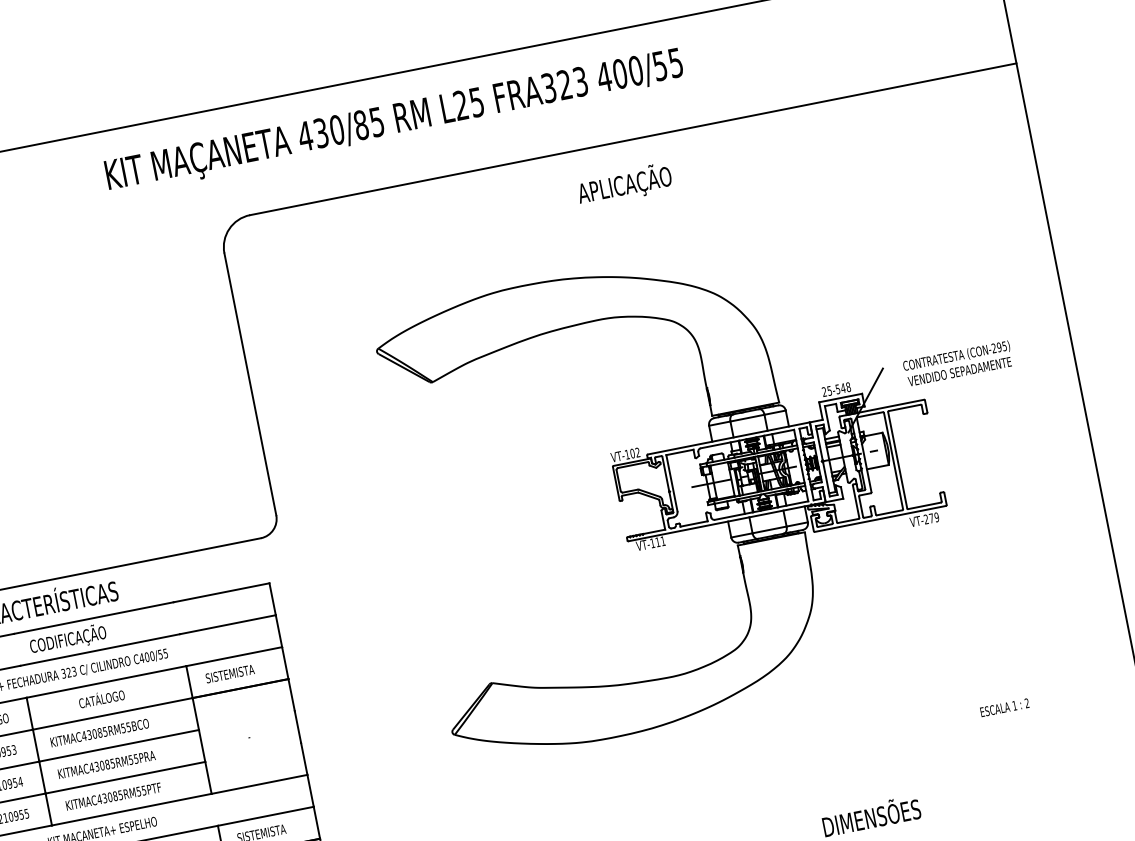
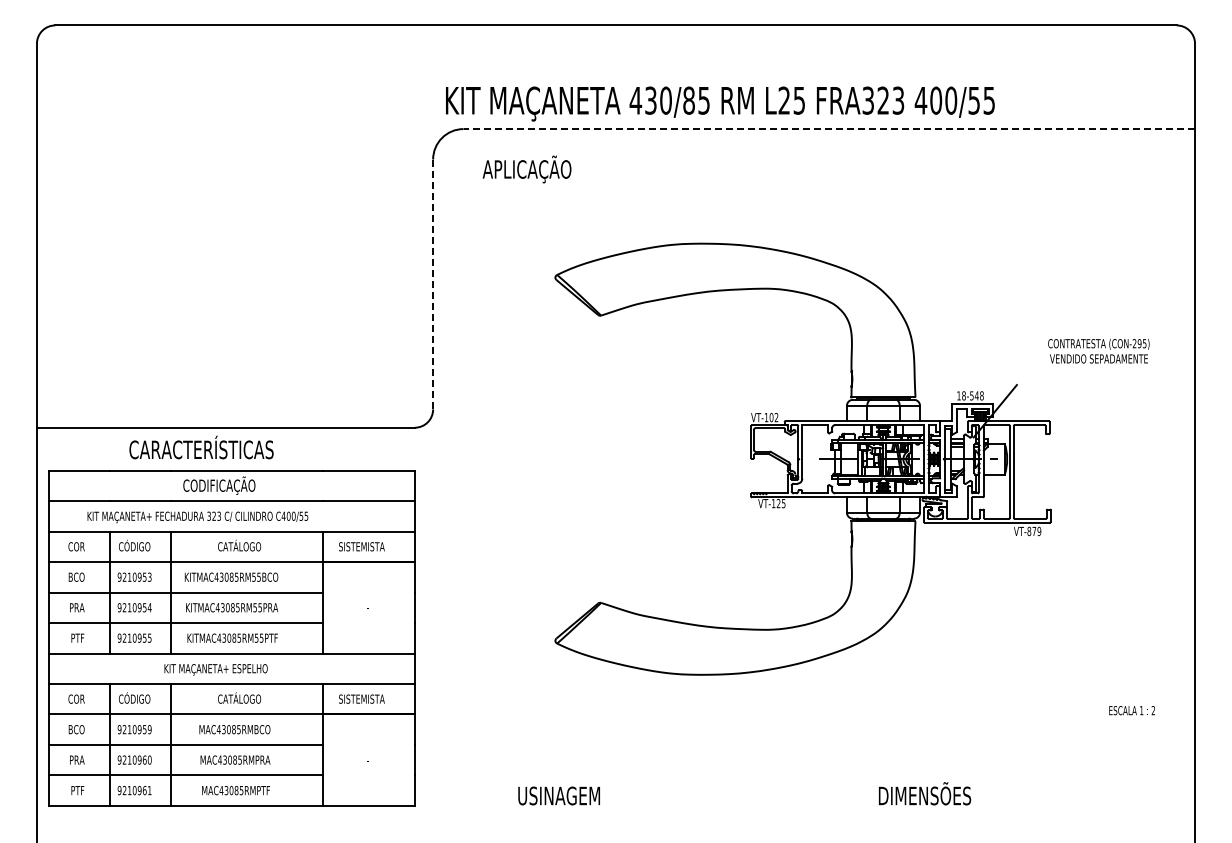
text: (394, 121) -> (720, 103), moved
line: (633, 139) -> (829, 129), solid -> dashed
text: (624, 185) -> (526, 169), moved
text: (957, 363) -> (1098, 350), moved
line: (250, 384) -> (433, 284), solid -> dashed
text: (827, 391) -> (961, 395), 25-548 -> 18-548
text: (926, 519) -> (1029, 531), VT-279 -> VT-879
text: (659, 541) -> (780, 503), VT-111 -> VT-125
text: (1004, 707) -> (1131, 710), moved

